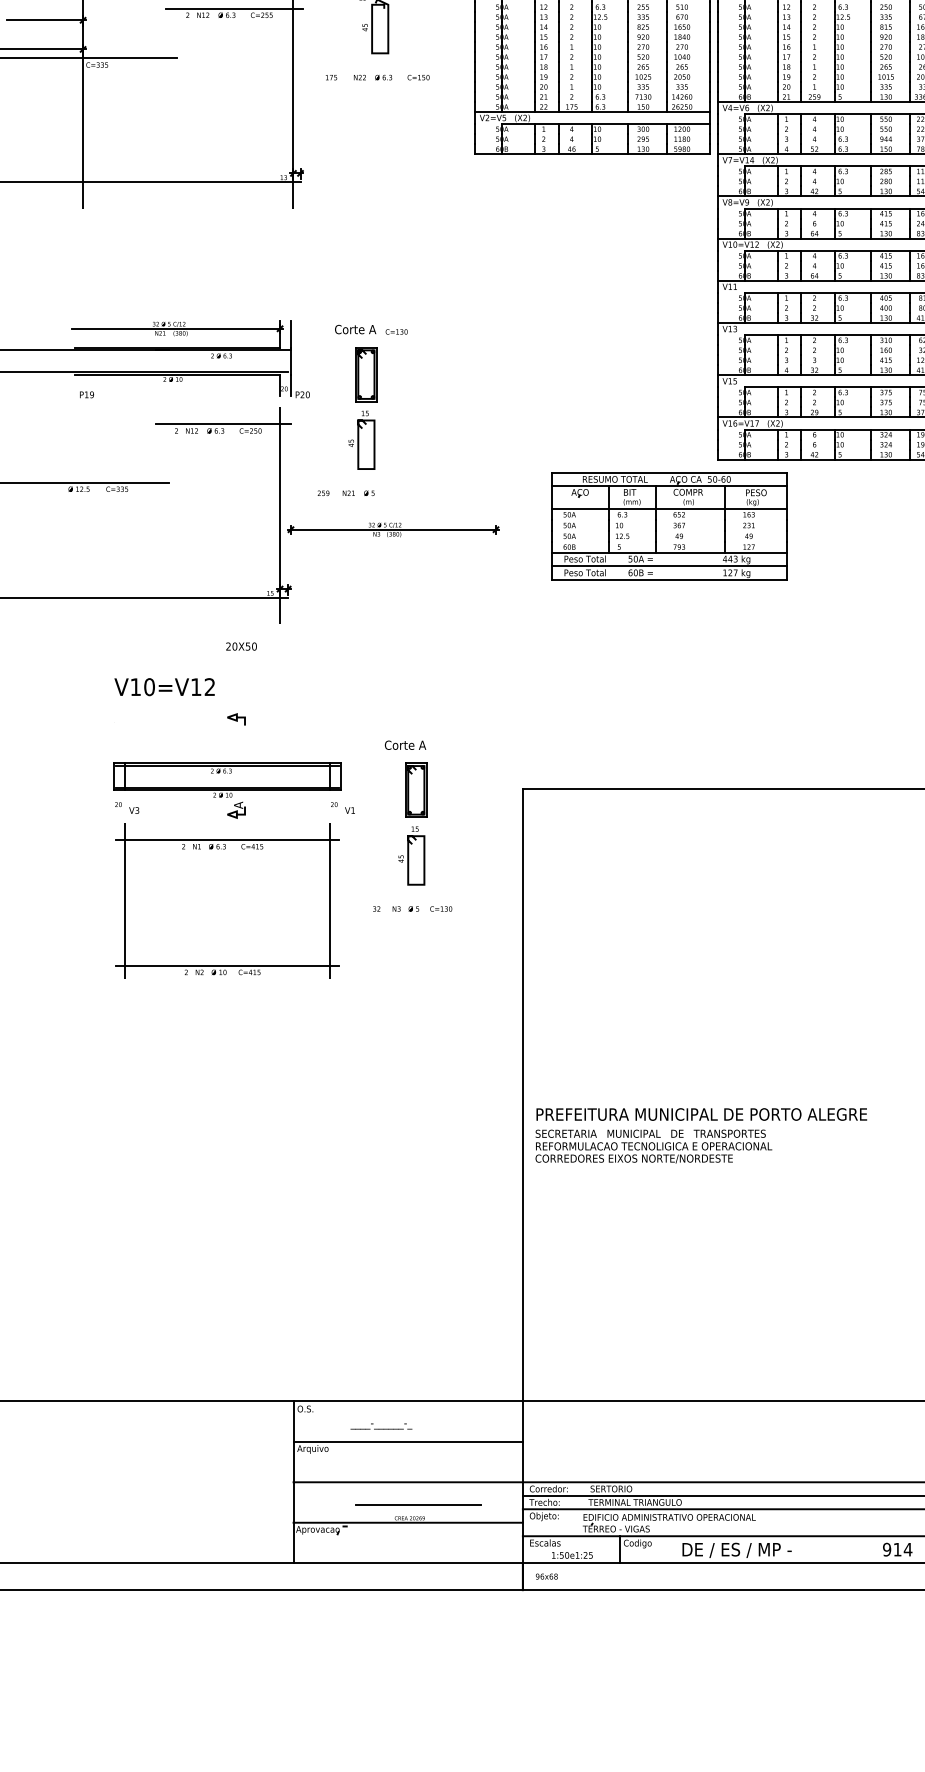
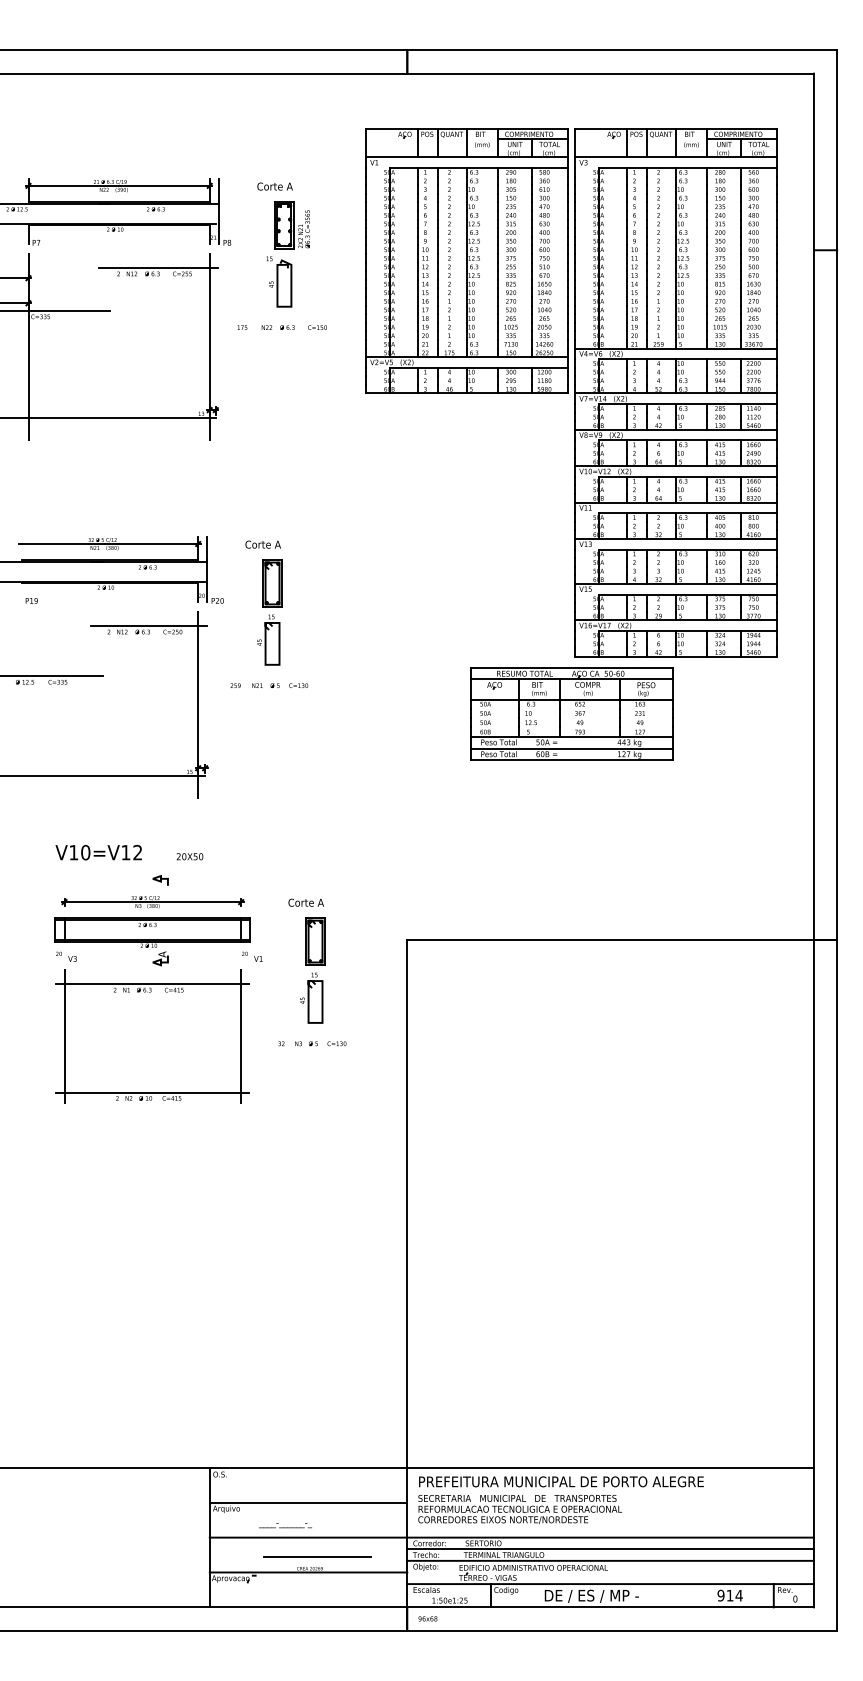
text: (396, 331) -> (298, 685), moved
part: (669, 525) -> (571, 713), moved
part: (393, 530) -> (152, 902), moved
text: (240, 646) -> (189, 856), moved
text: (700, 1135) -> (560, 1499), moved
text: (381, 1426) -> (285, 1525), moved

